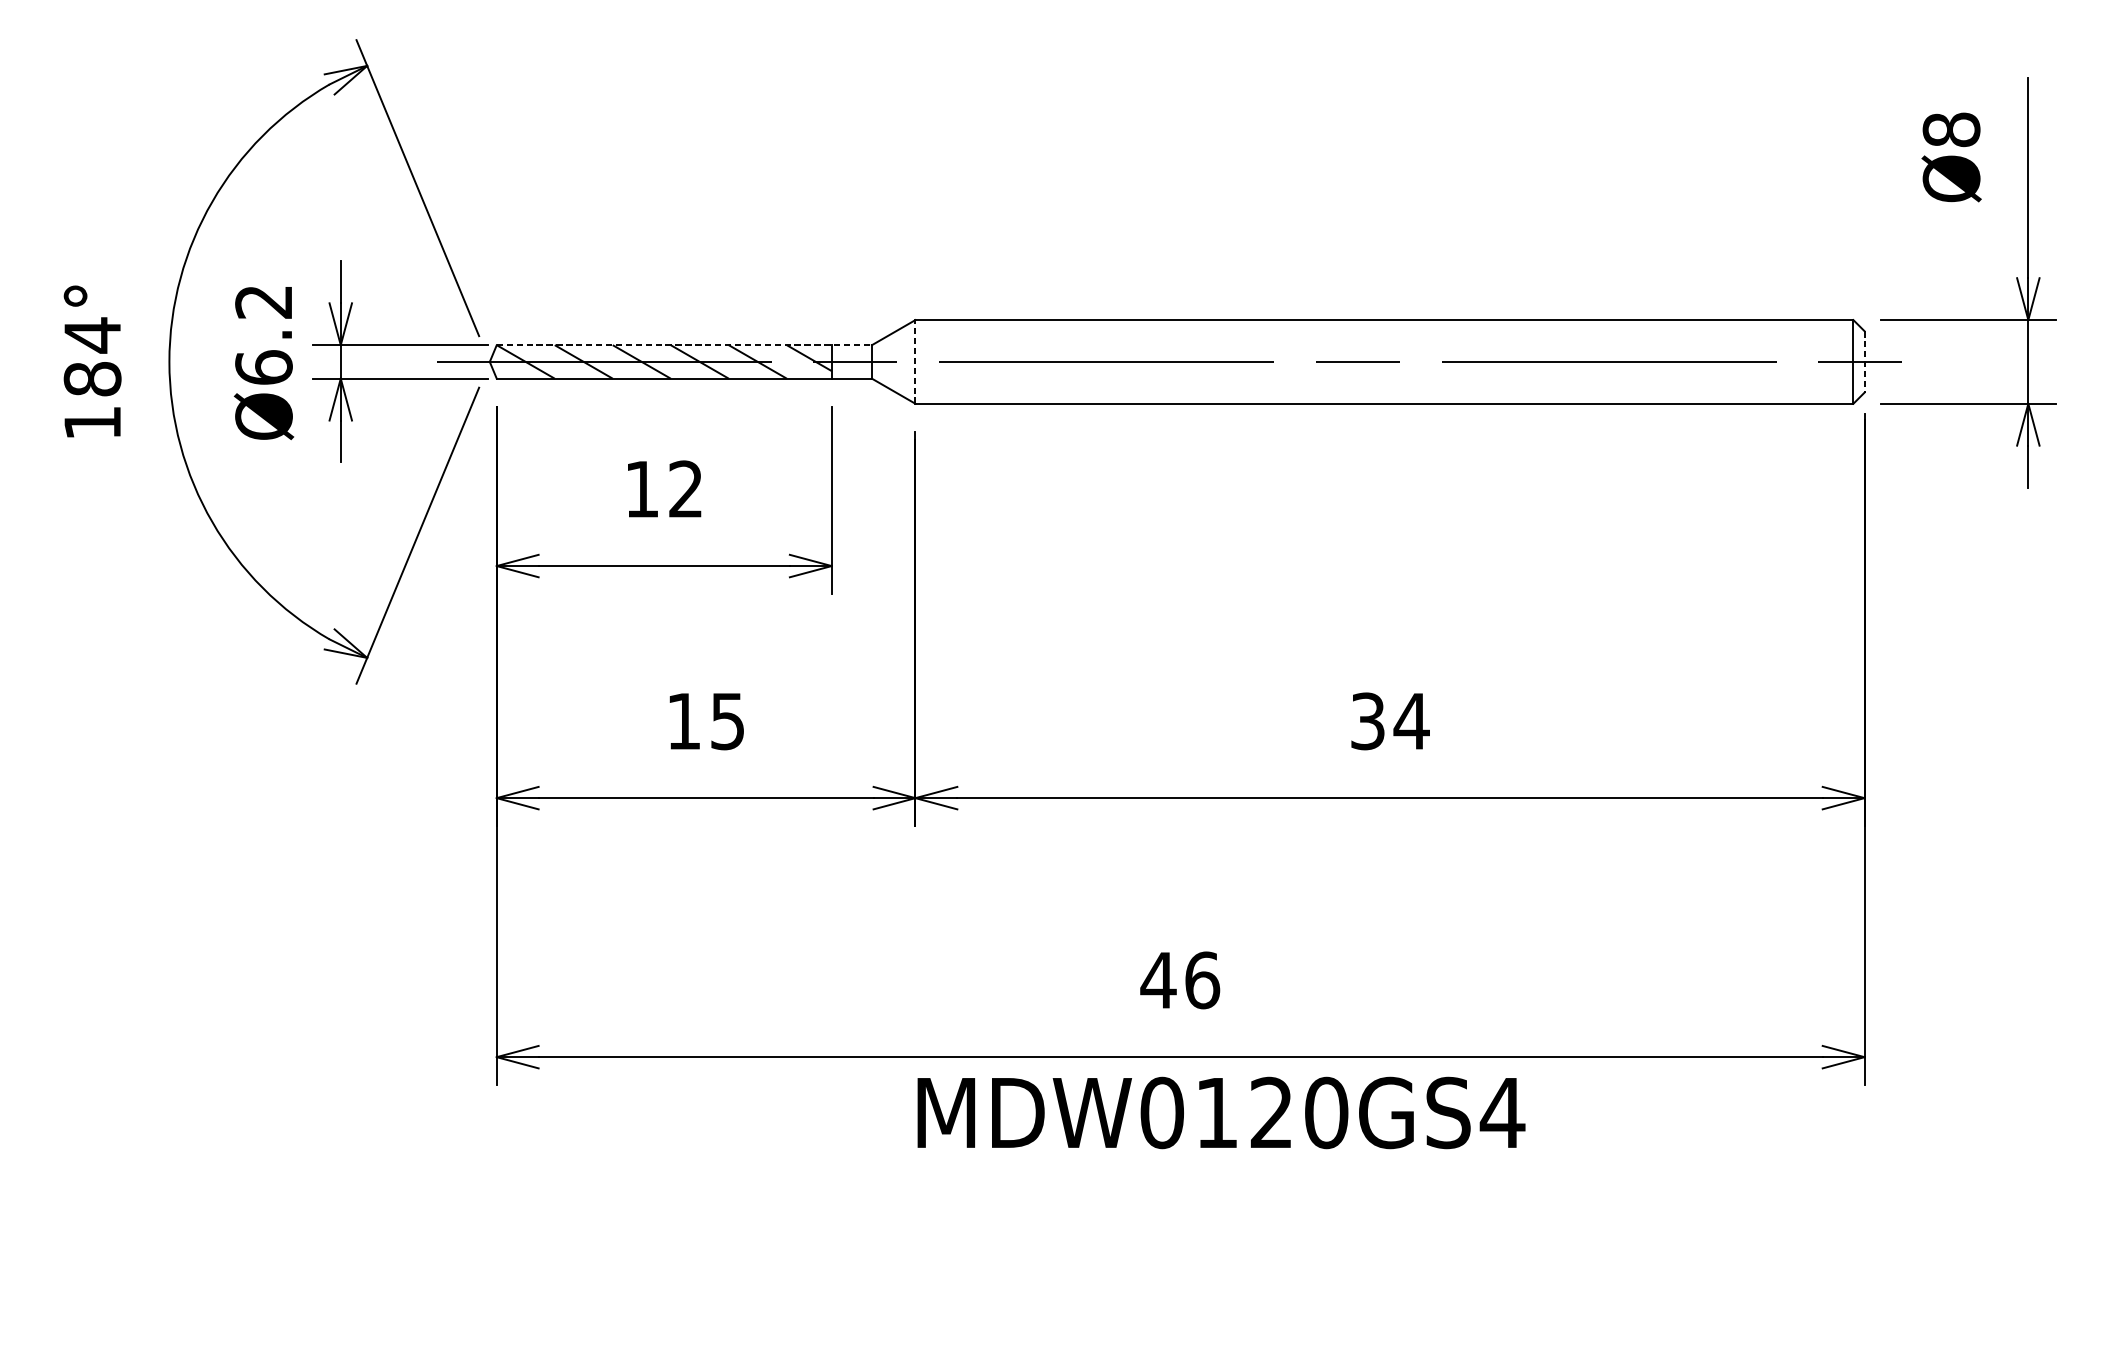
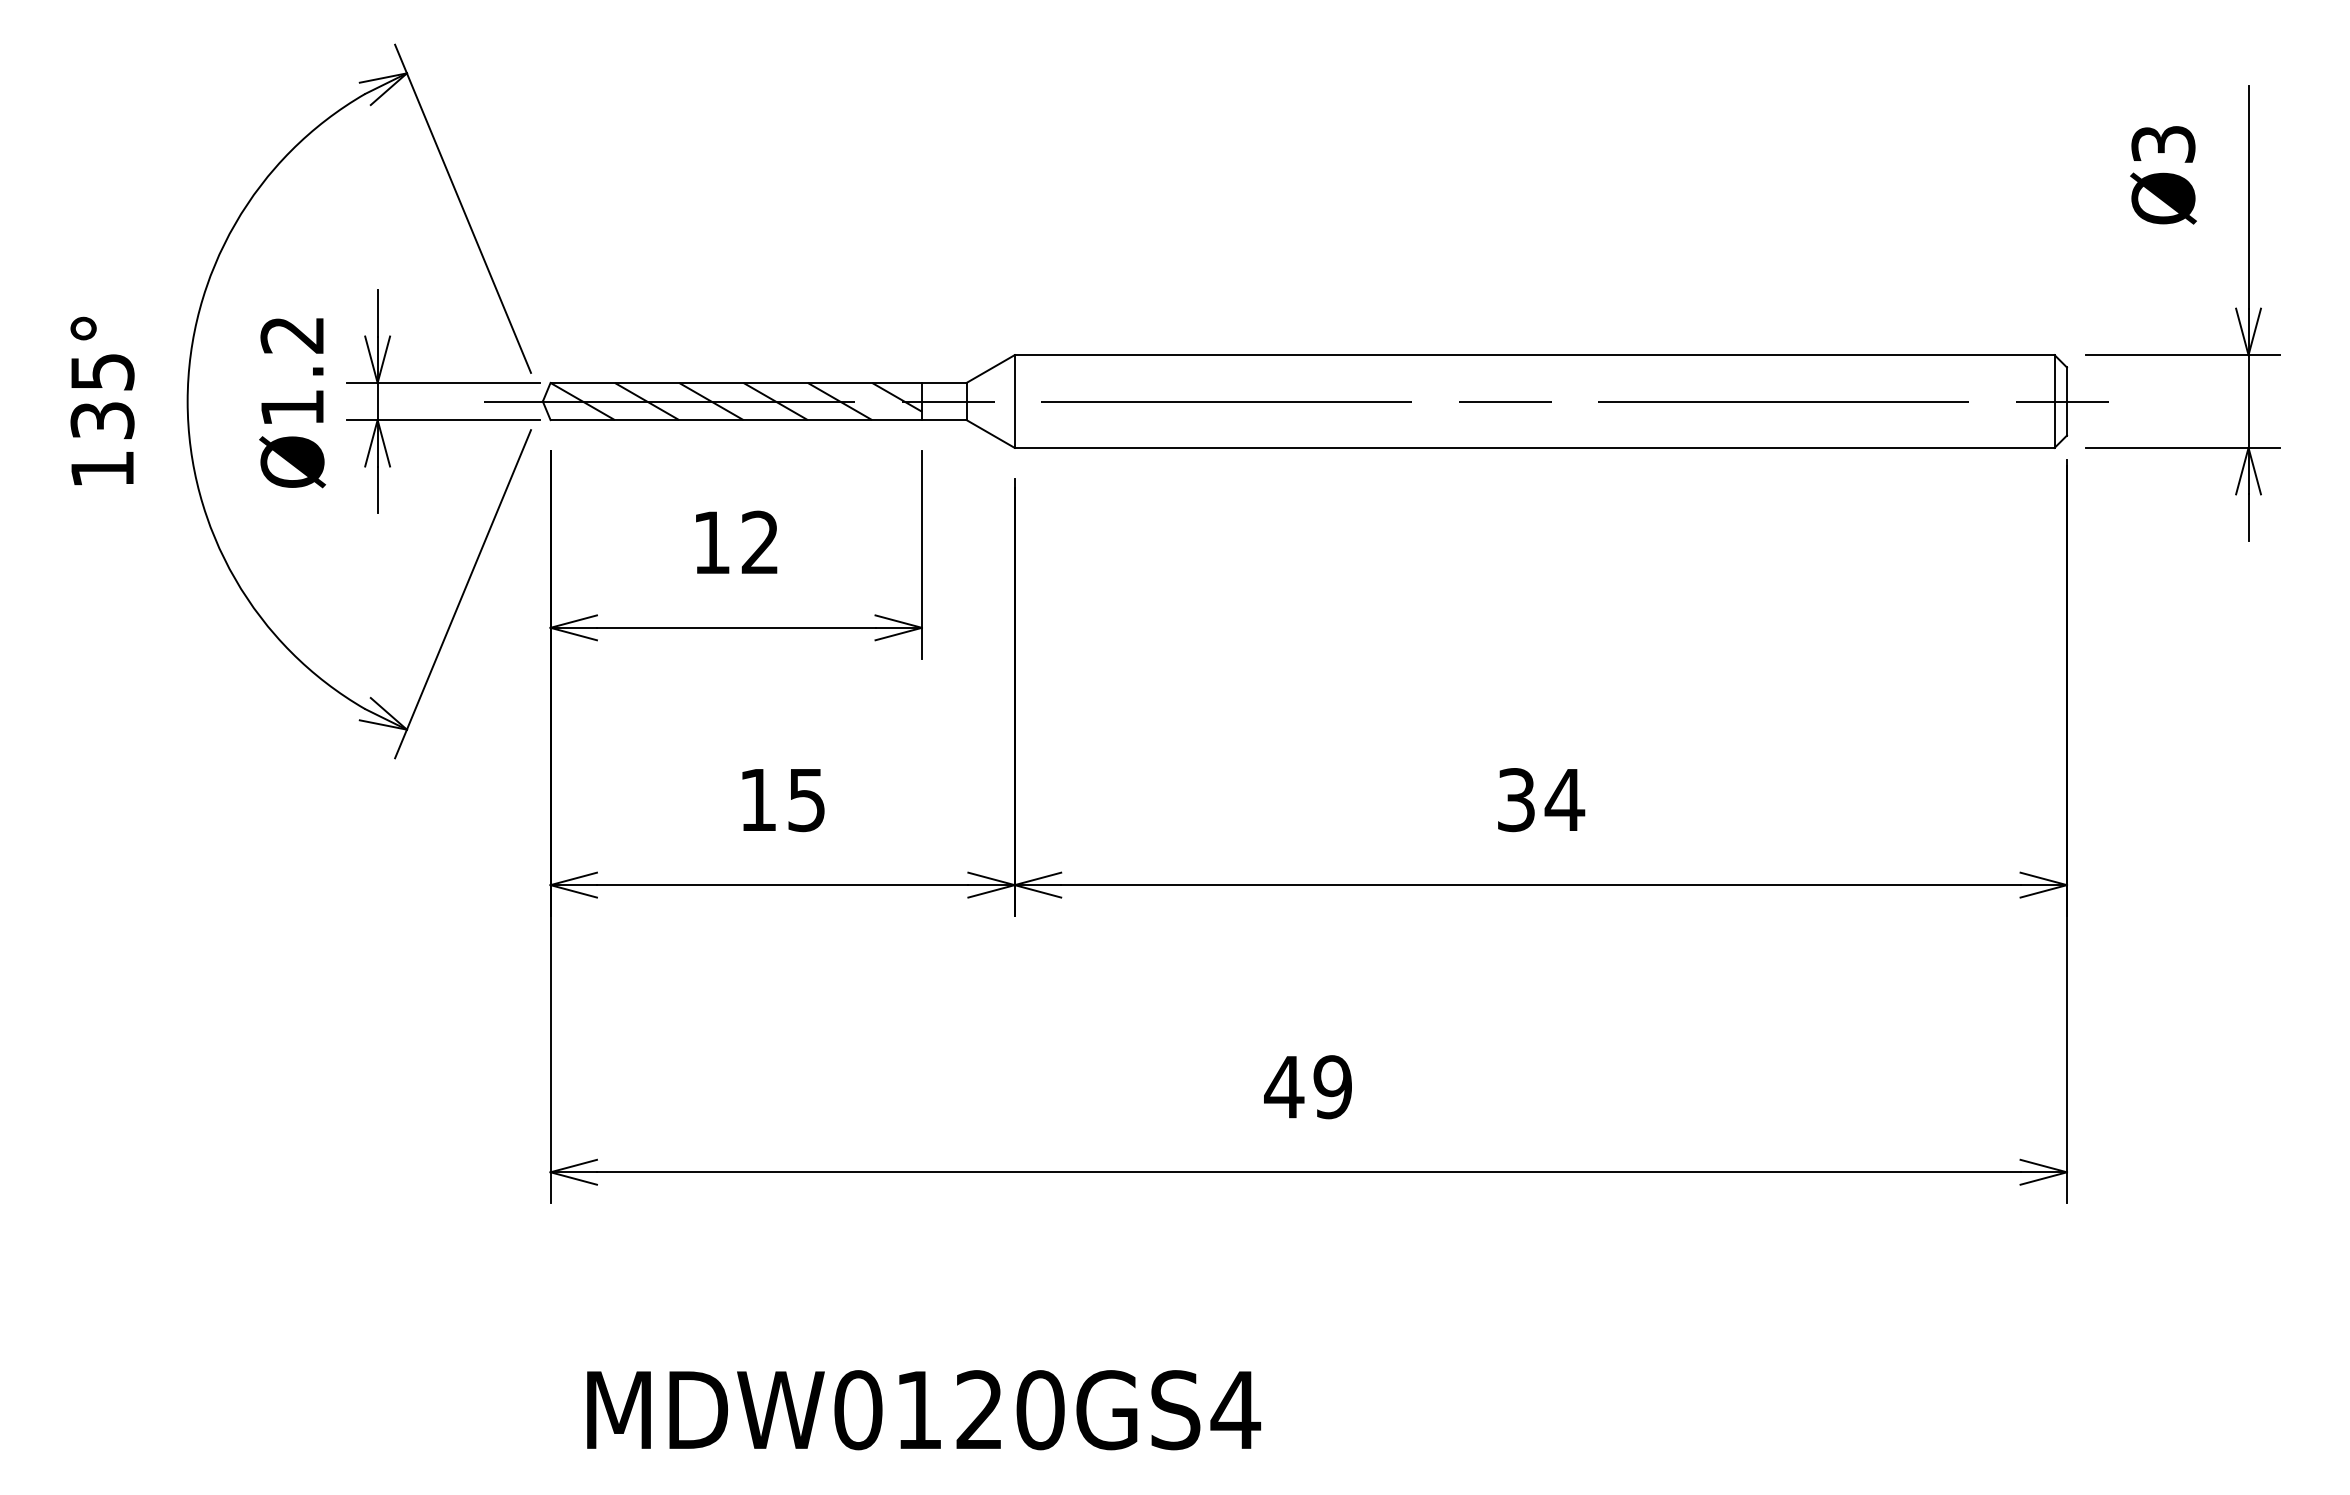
text: (1951, 130) -> (2163, 144), Ø8 -> Ø3
line: (684, 344) -> (758, 382), dashed -> solid
text: (92, 356) -> (102, 395), 184° -> 135°
line: (915, 361) -> (1014, 401), dashed -> solid
line: (1864, 362) -> (2066, 402), dashed -> solid
text: (263, 367) -> (292, 407), Ø6.2 -> Ø1.2
text: (1202, 980) -> (1332, 1087), 46 -> 49
text: (1221, 1113) -> (924, 1410), moved

